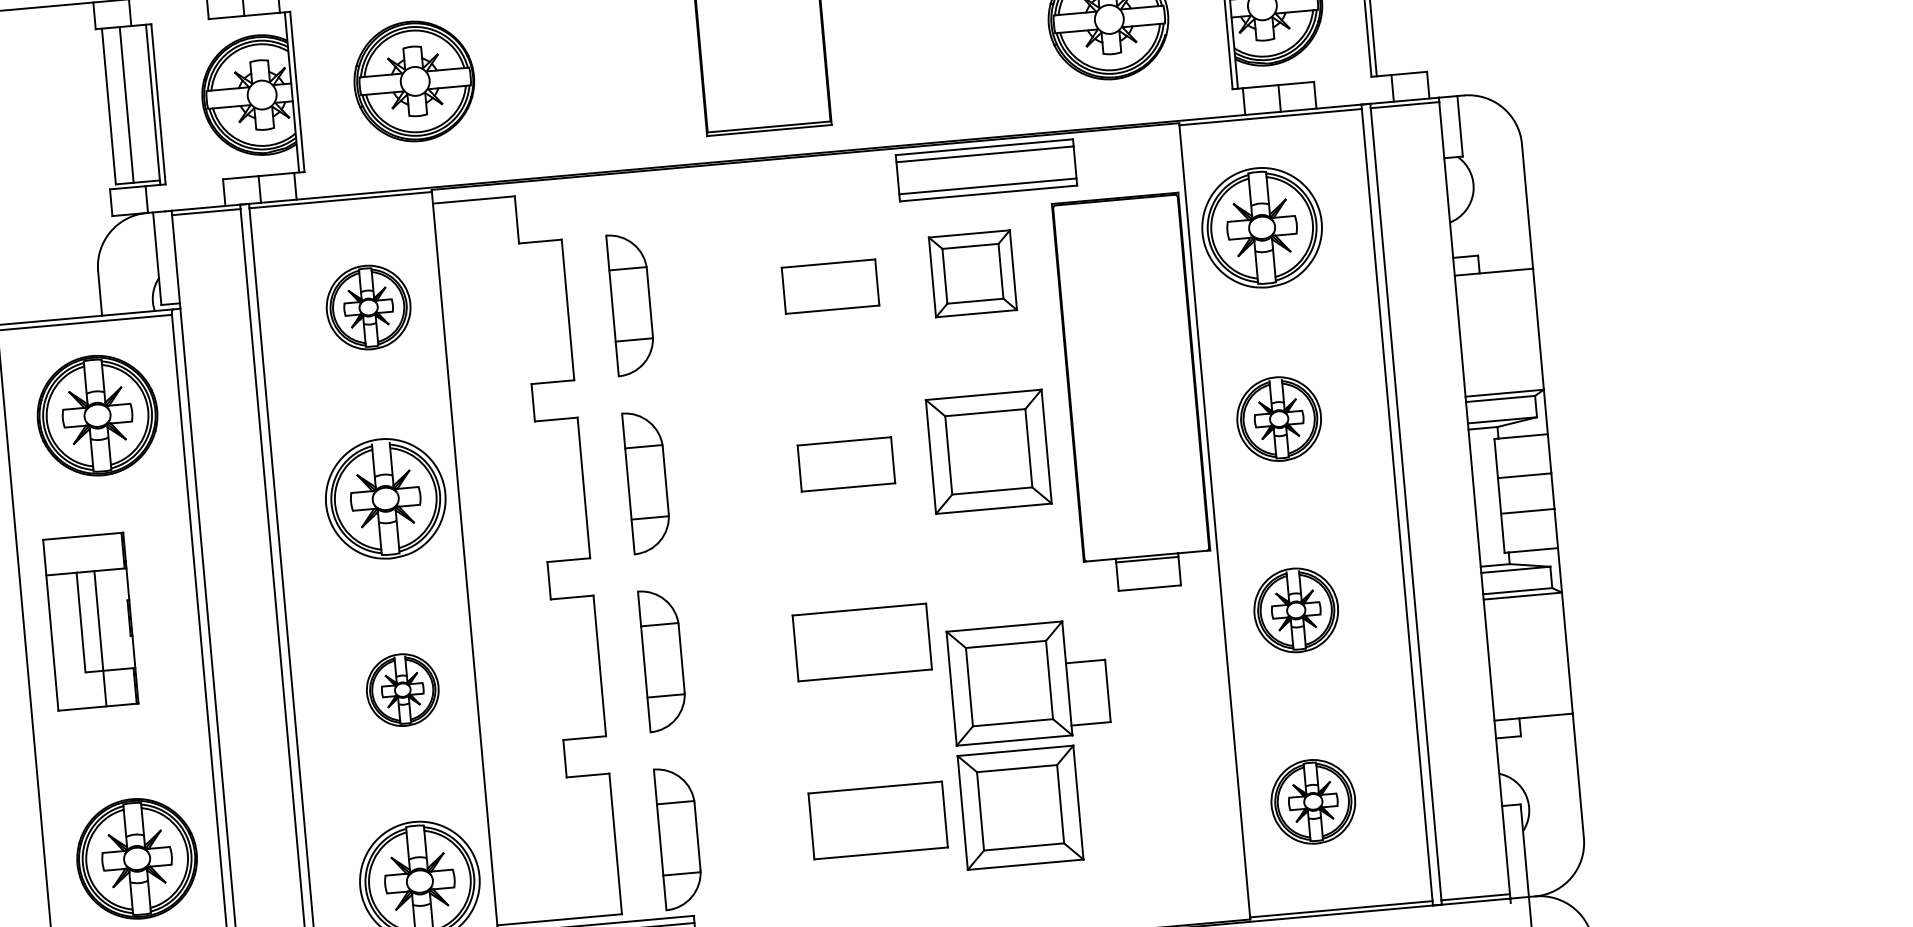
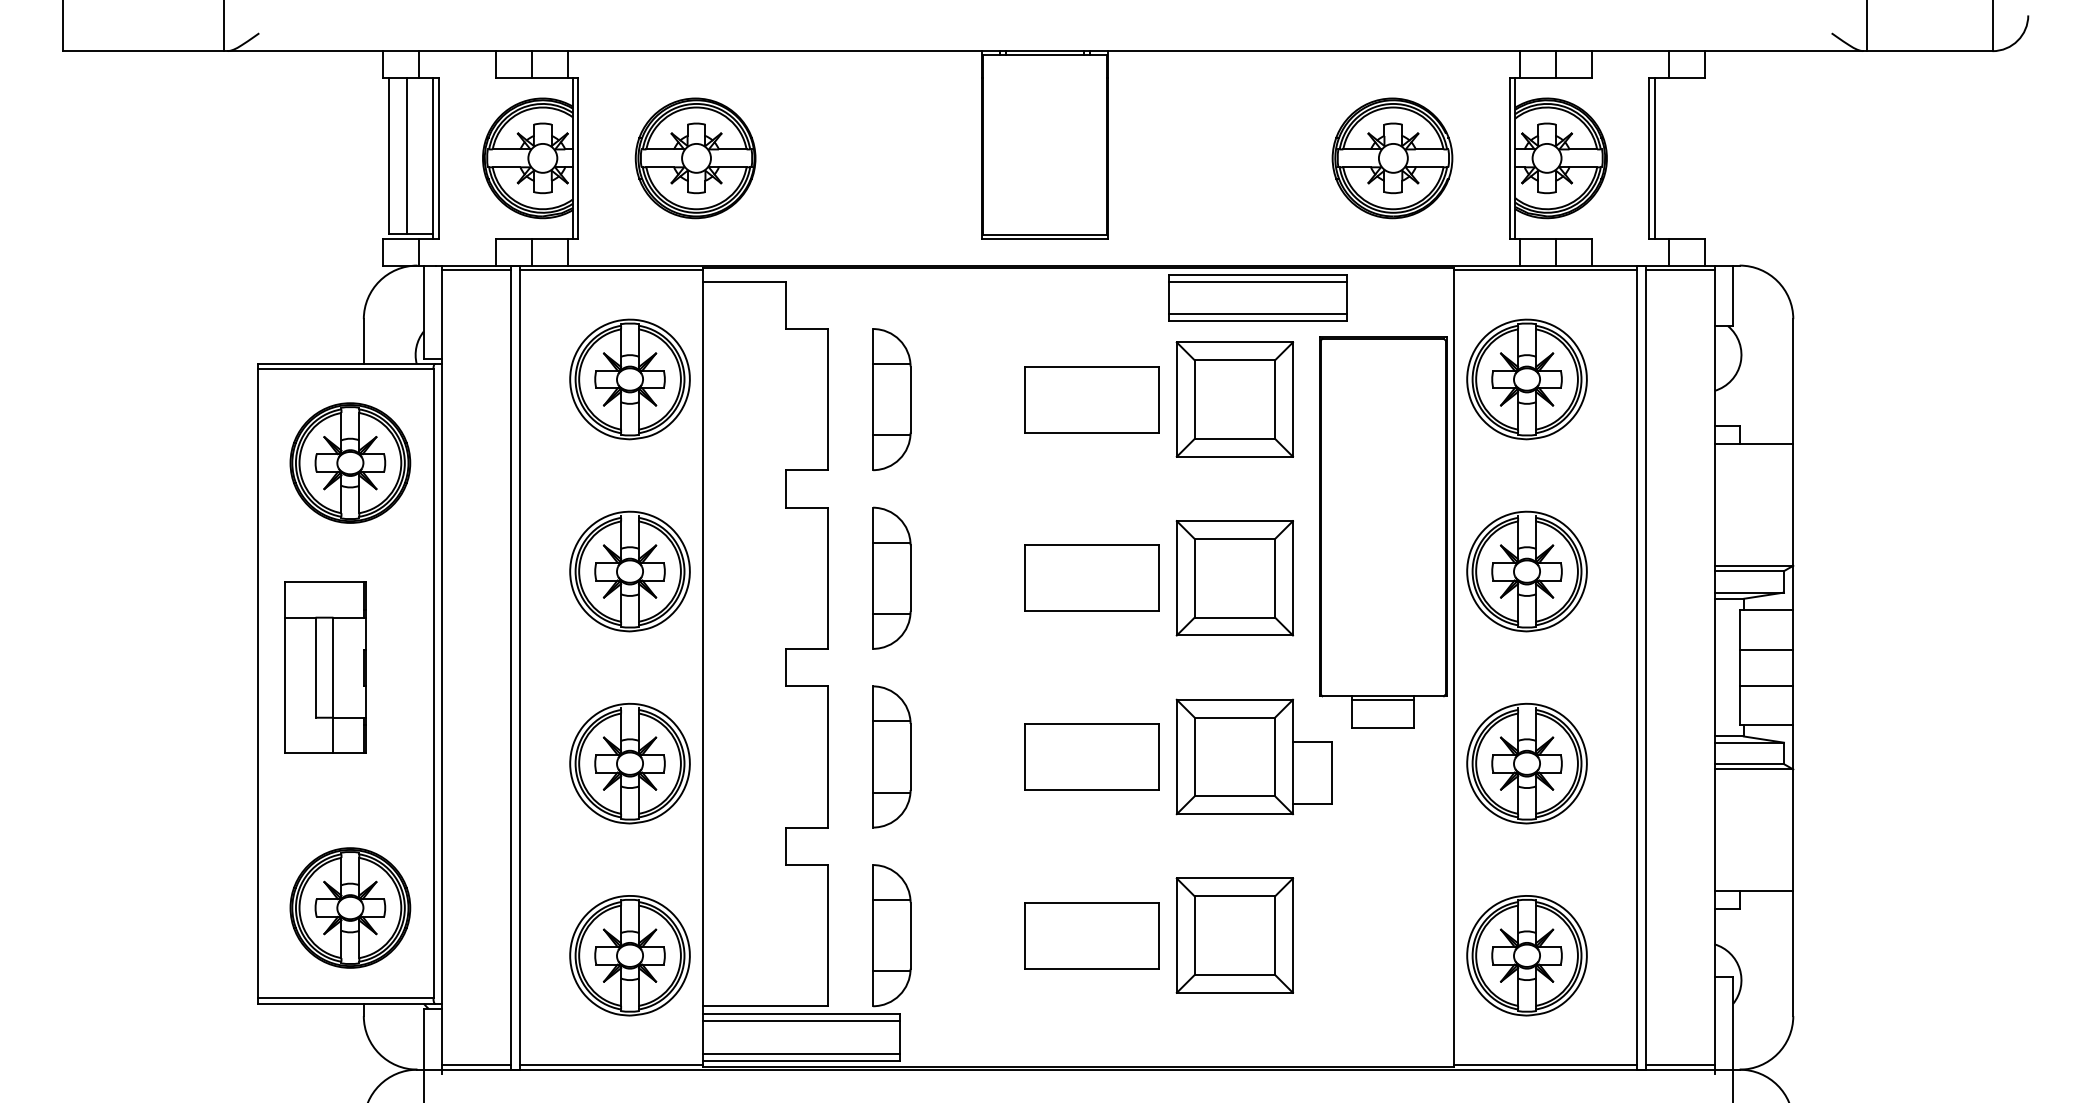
part: (972, 273) -> (1234, 399), size x1.43
part: (830, 286) -> (1091, 399), size x1.43
part: (368, 307) -> (629, 379), size x1.43
part: (1278, 419) -> (1526, 571), size x1.43
part: (845, 463) -> (1091, 577), size x1.43
part: (1295, 610) -> (1526, 763), size x1.43
part: (1027, 681) -> (1253, 756), moved
part: (402, 690) -> (629, 763), size x1.67
part: (1312, 801) -> (1526, 955), size x1.43

